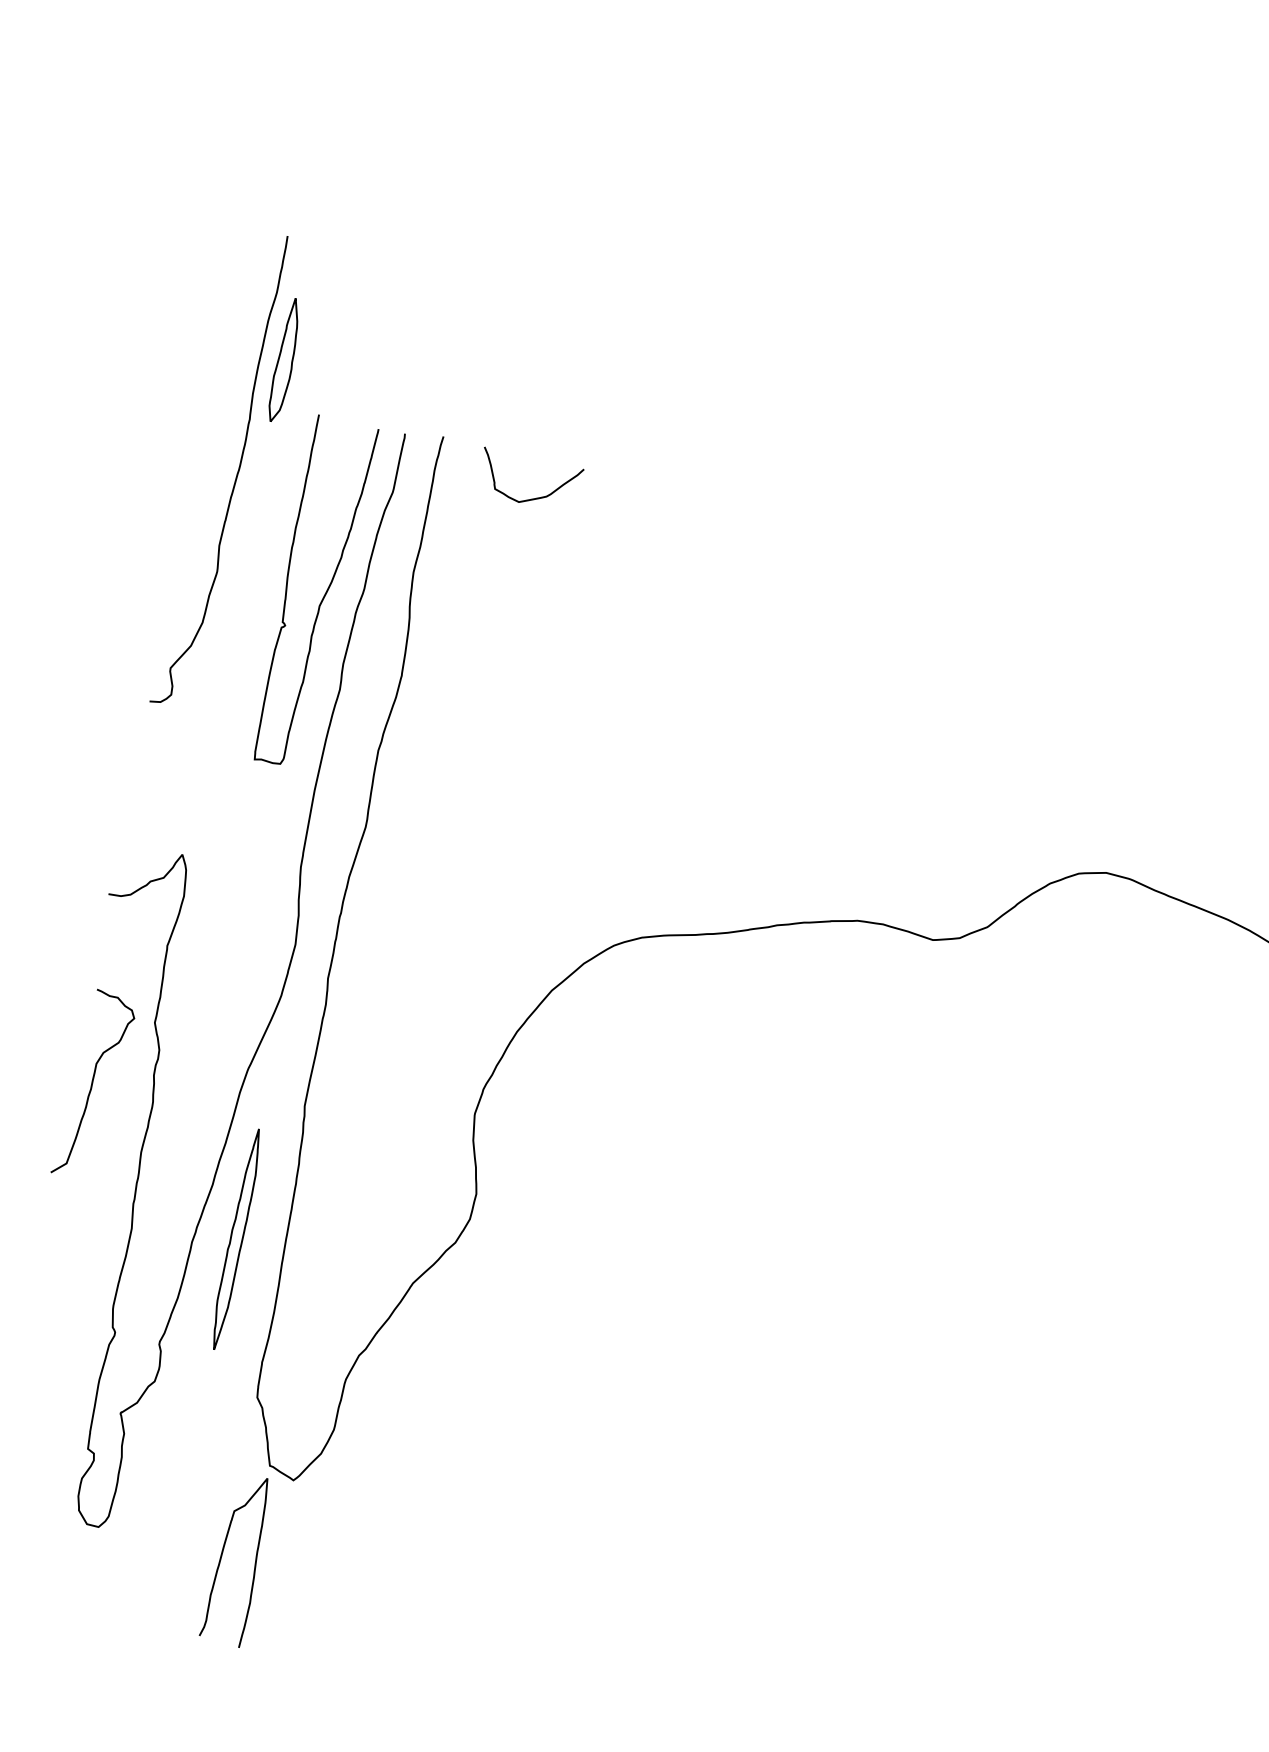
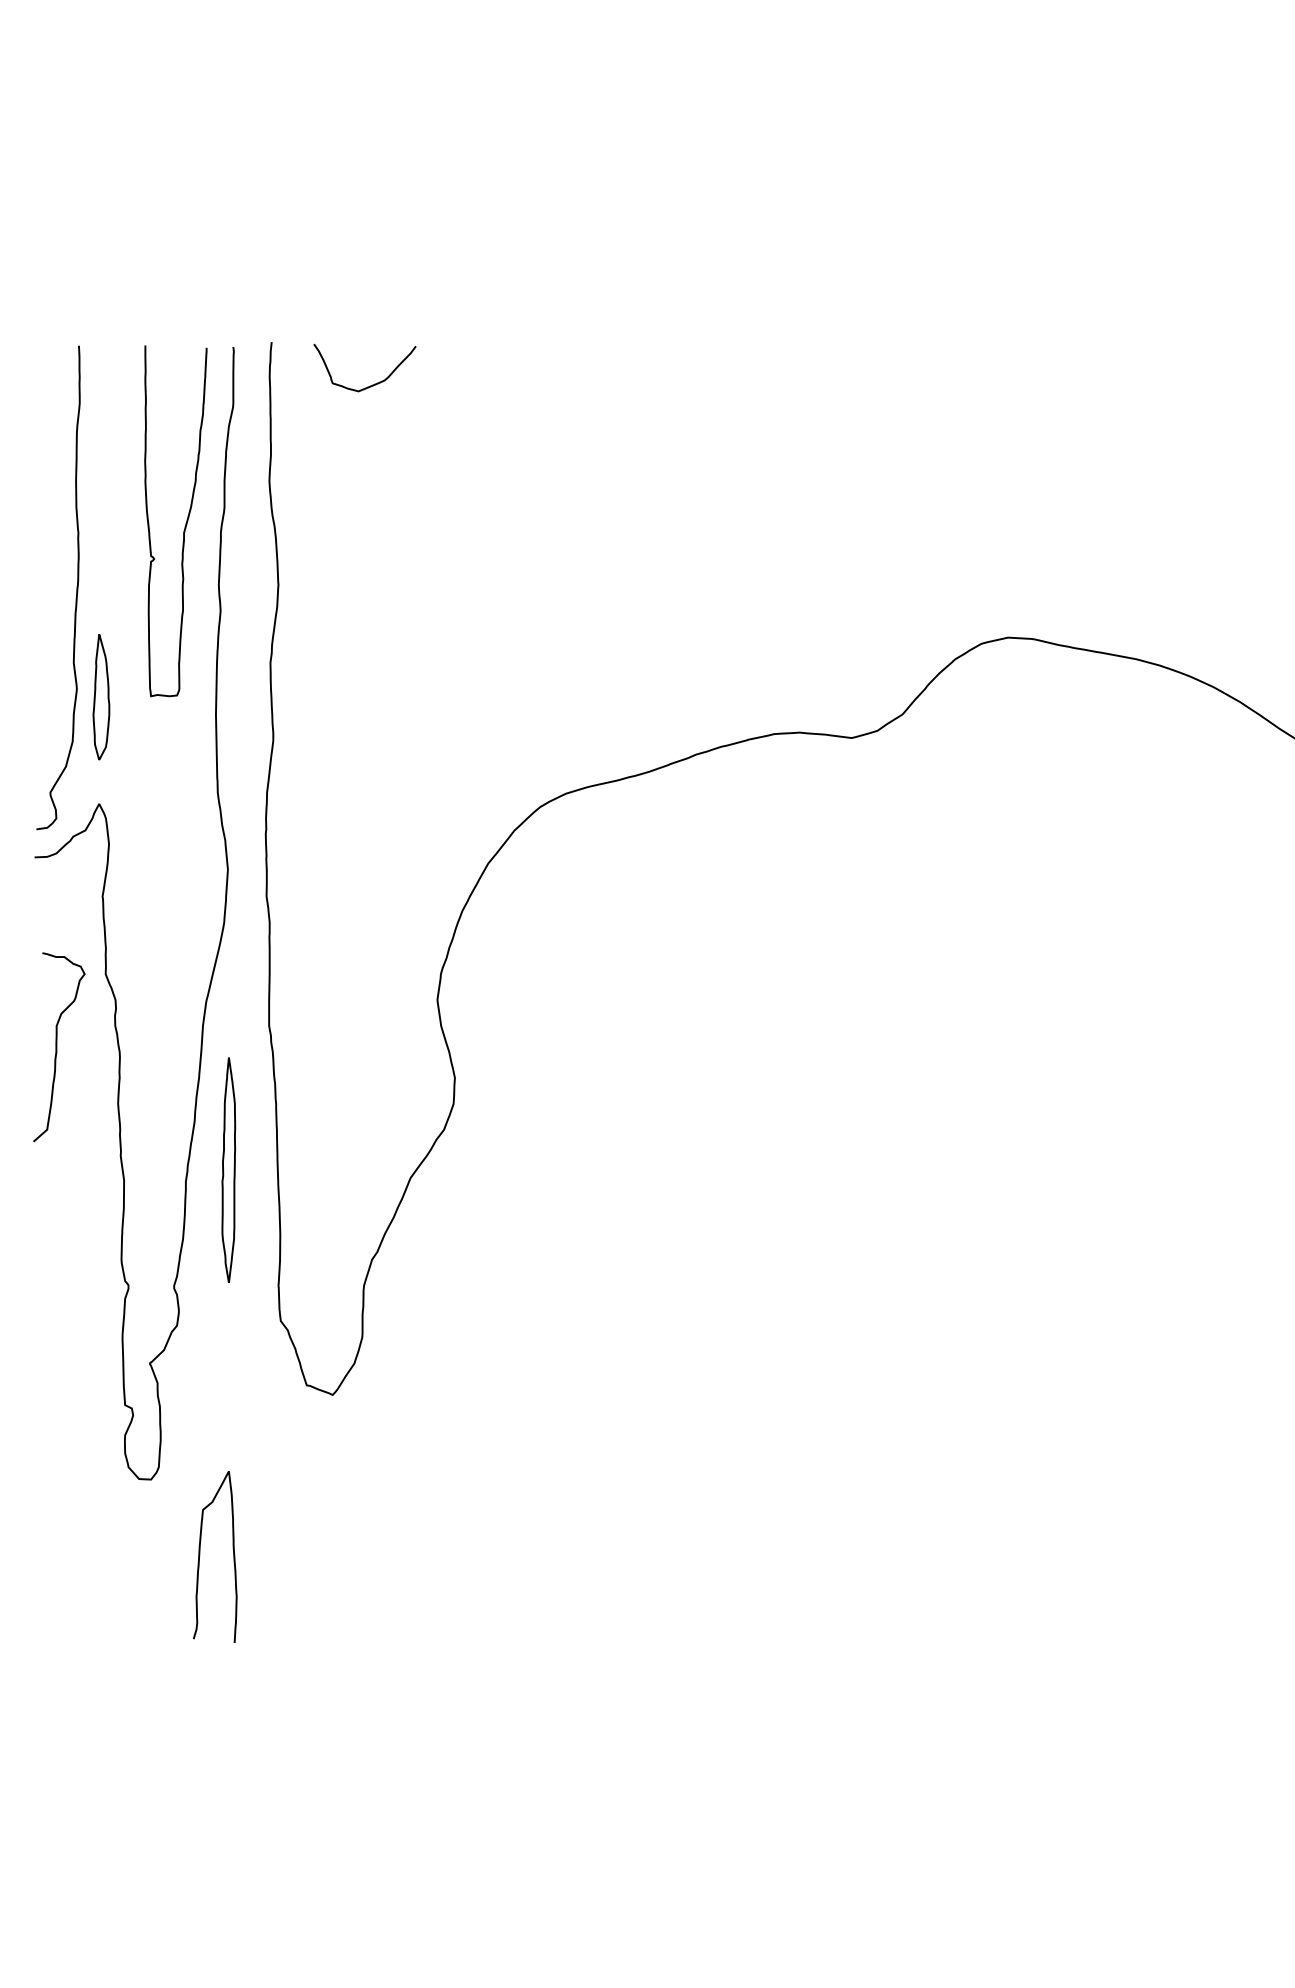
part: (285, 360) -> (101, 697), moved
curve: (237, 472) -> (76, 587), moved
curve: (222, 1556) -> (200, 1556), moved

